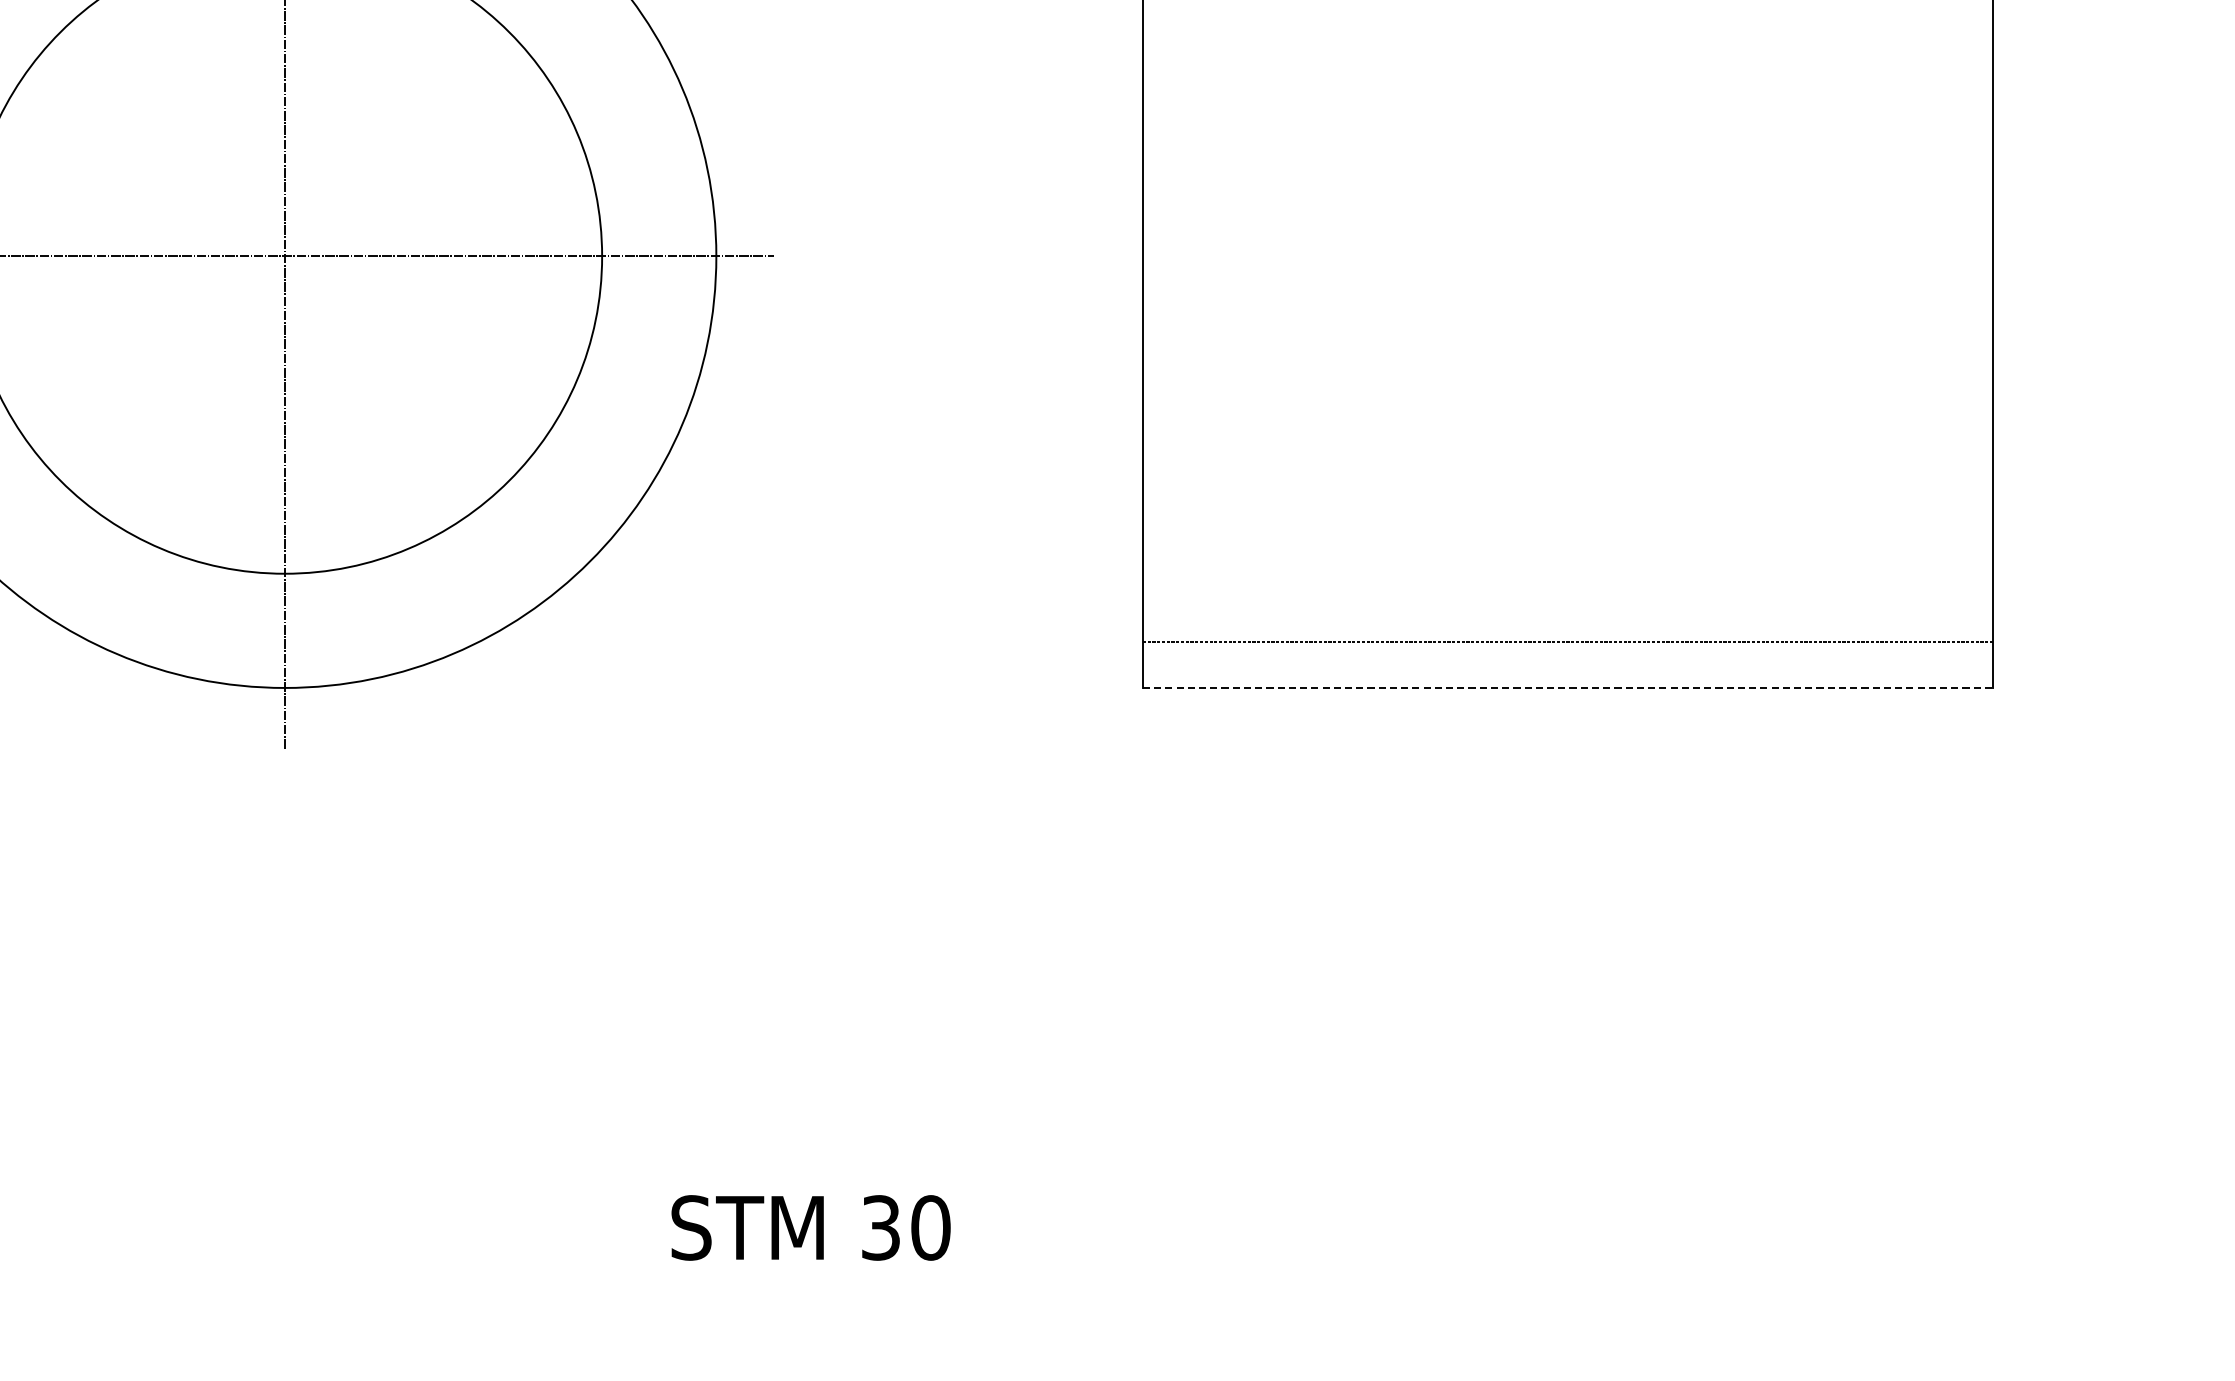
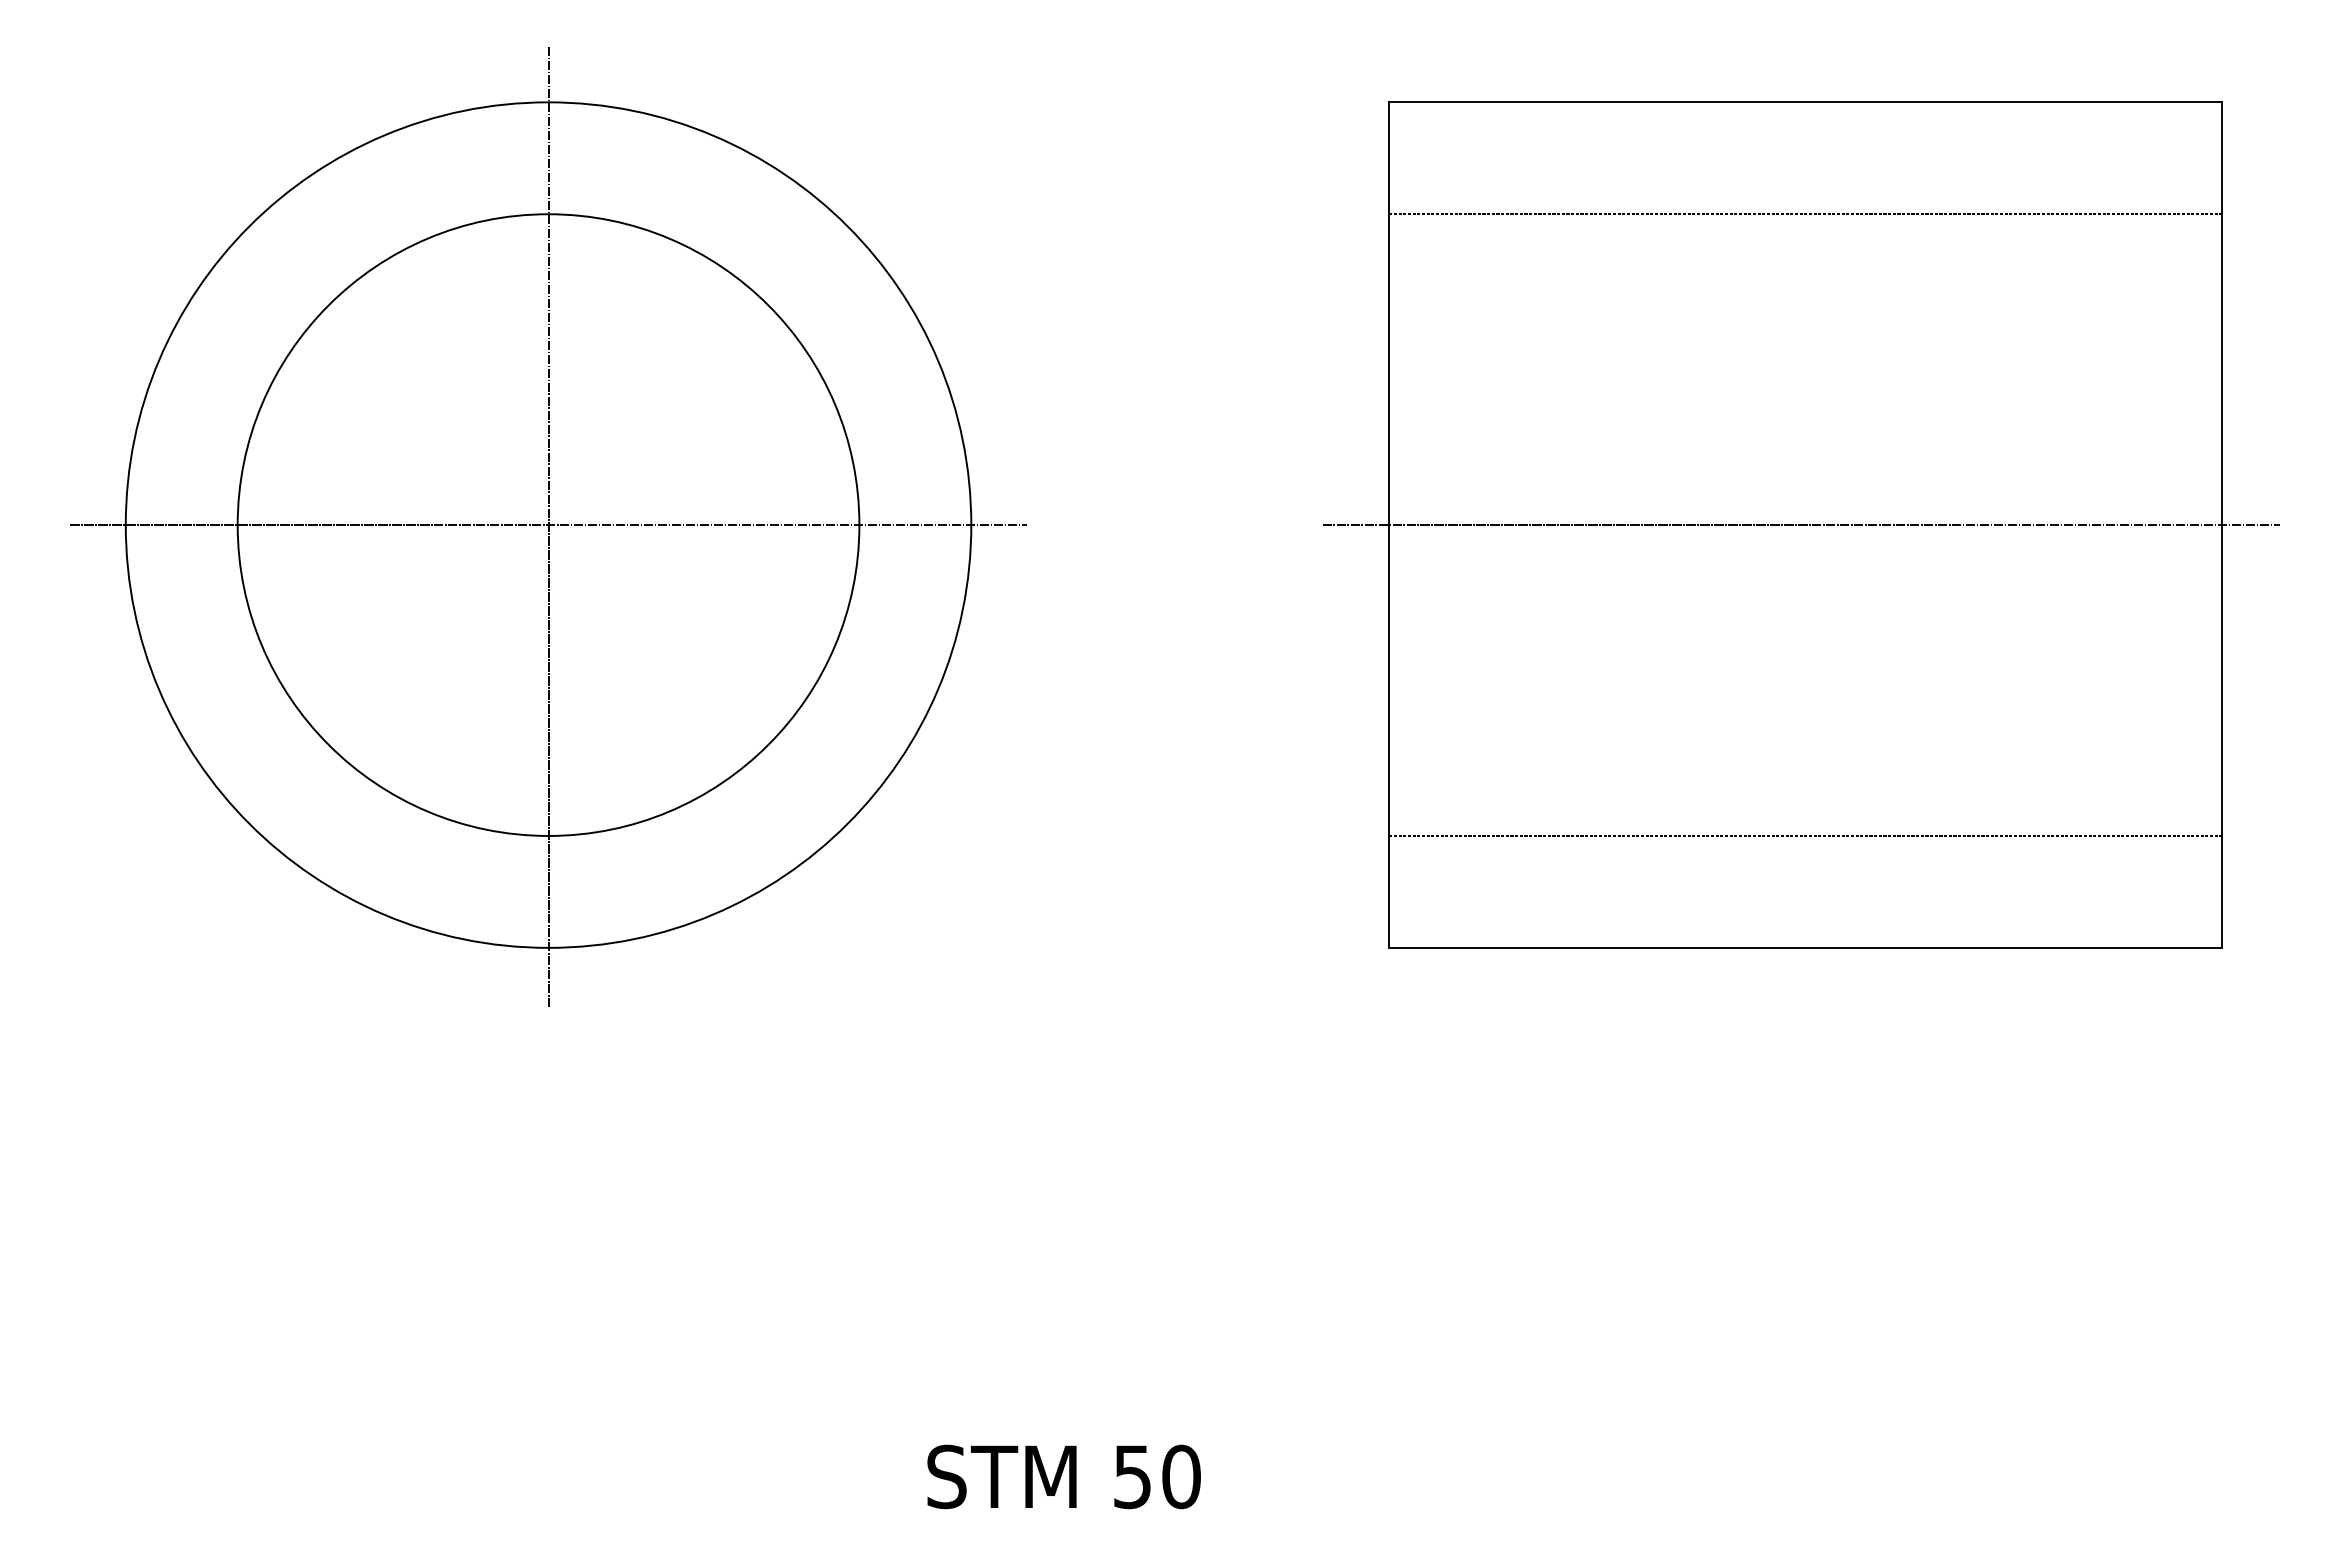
line: (1562, 256) -> (1800, 525), added
line: (1567, 641) -> (1805, 835), moved
line: (1567, 687) -> (1805, 947), dashed -> solid
text: (880, 1227) -> (1132, 1476), 30 -> 50

